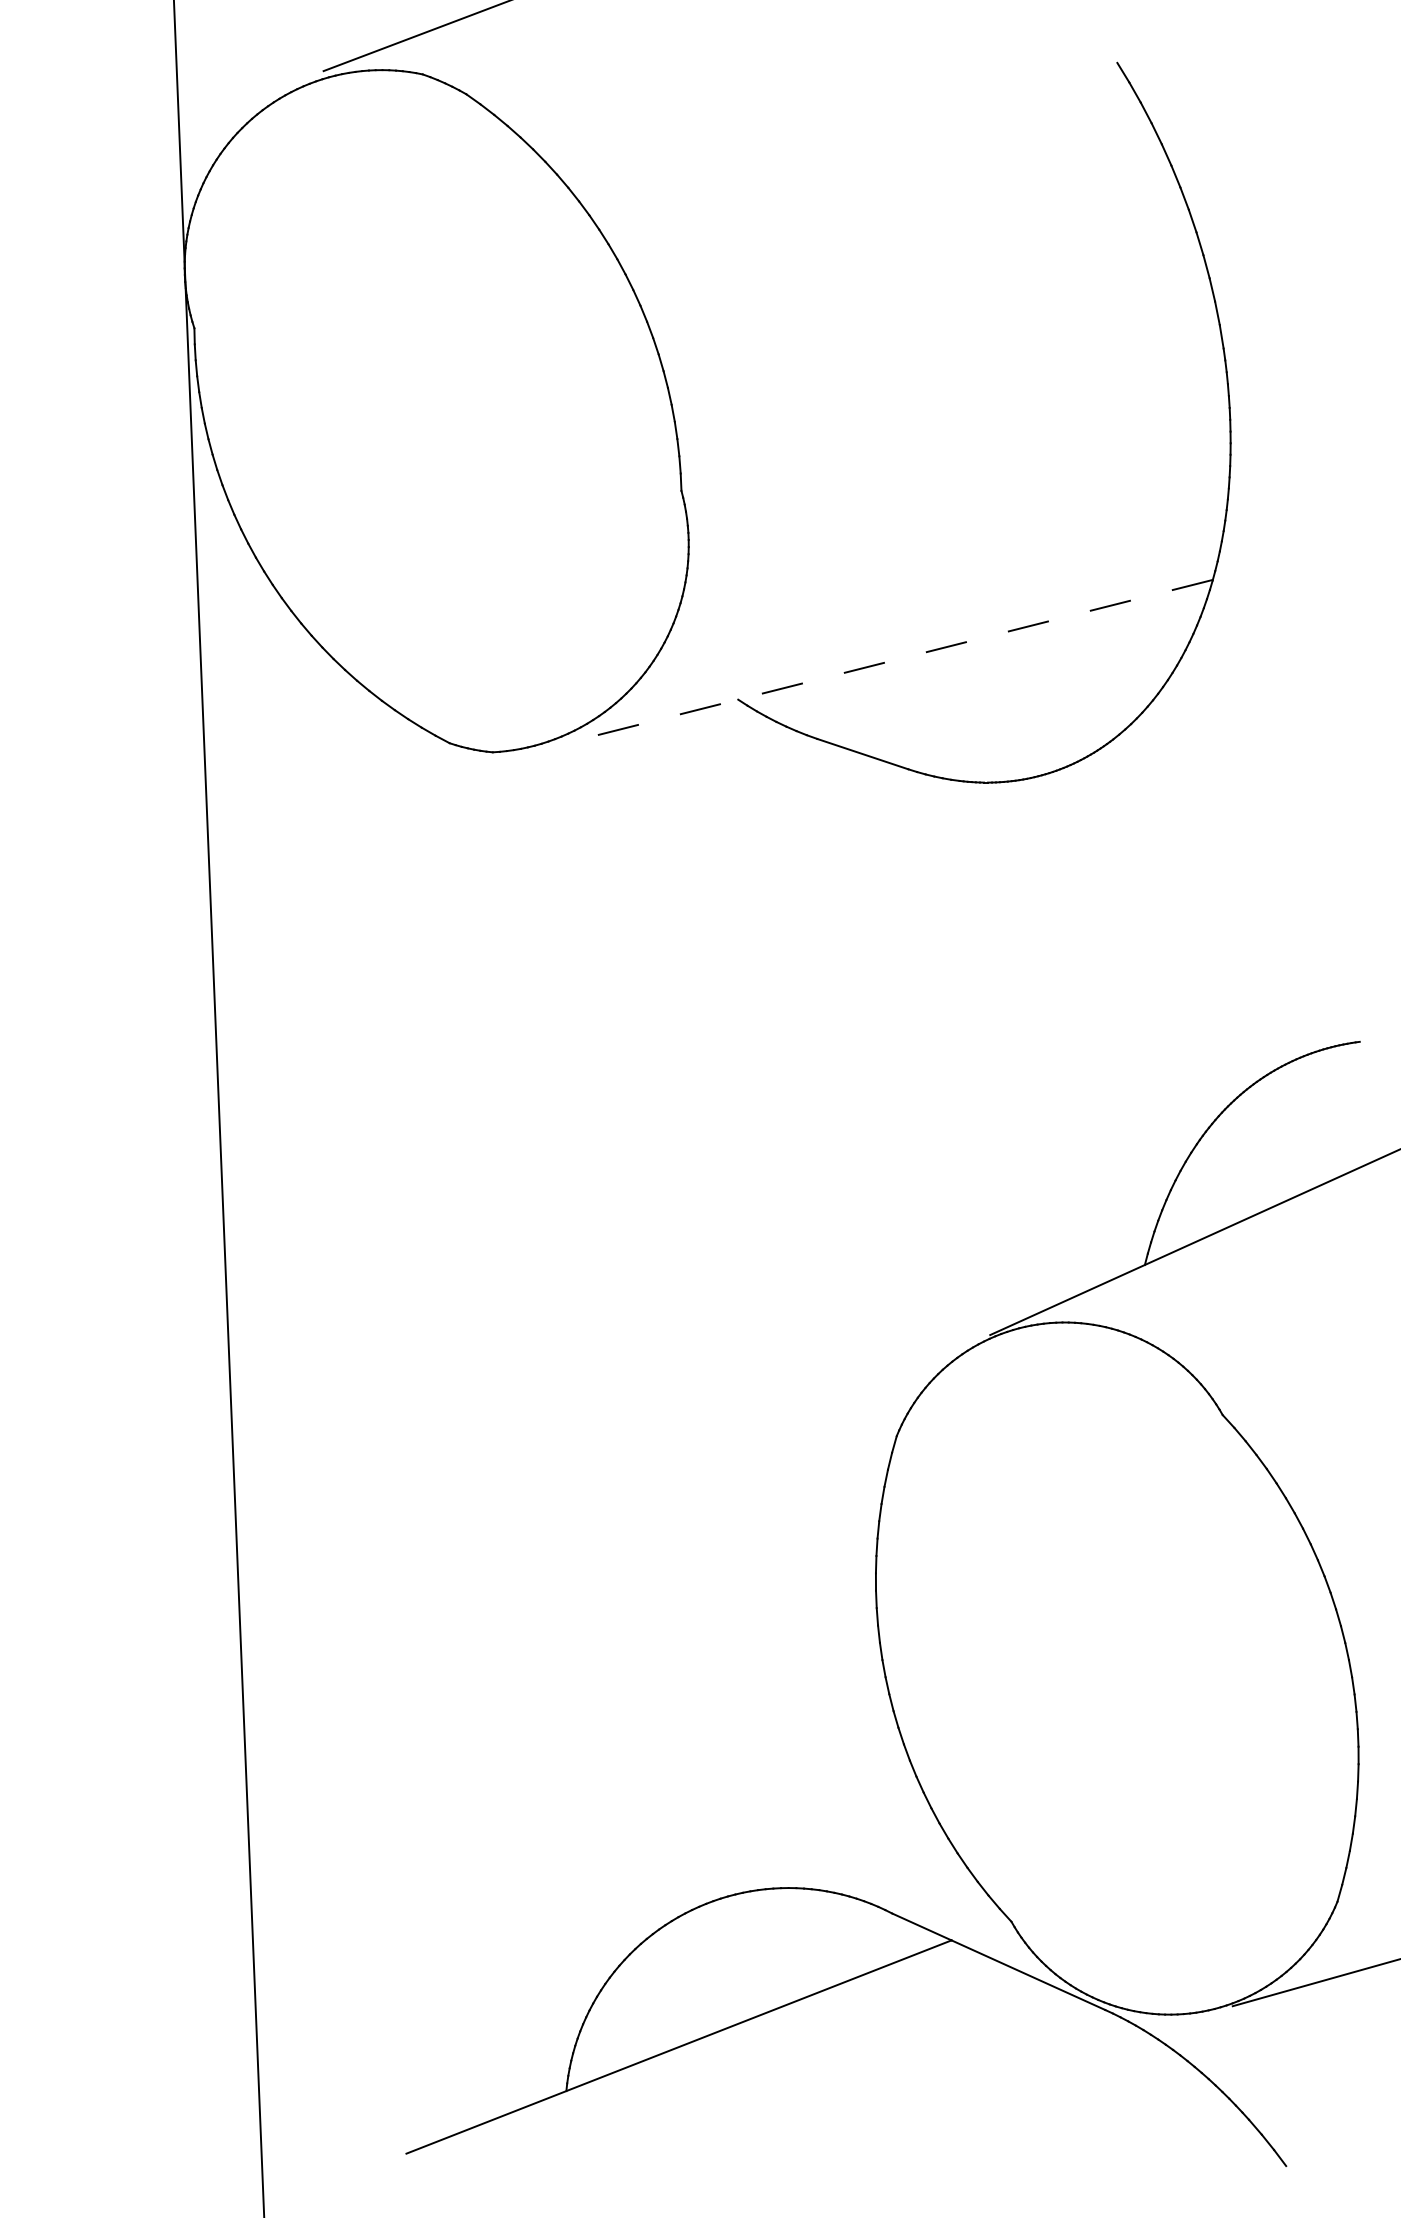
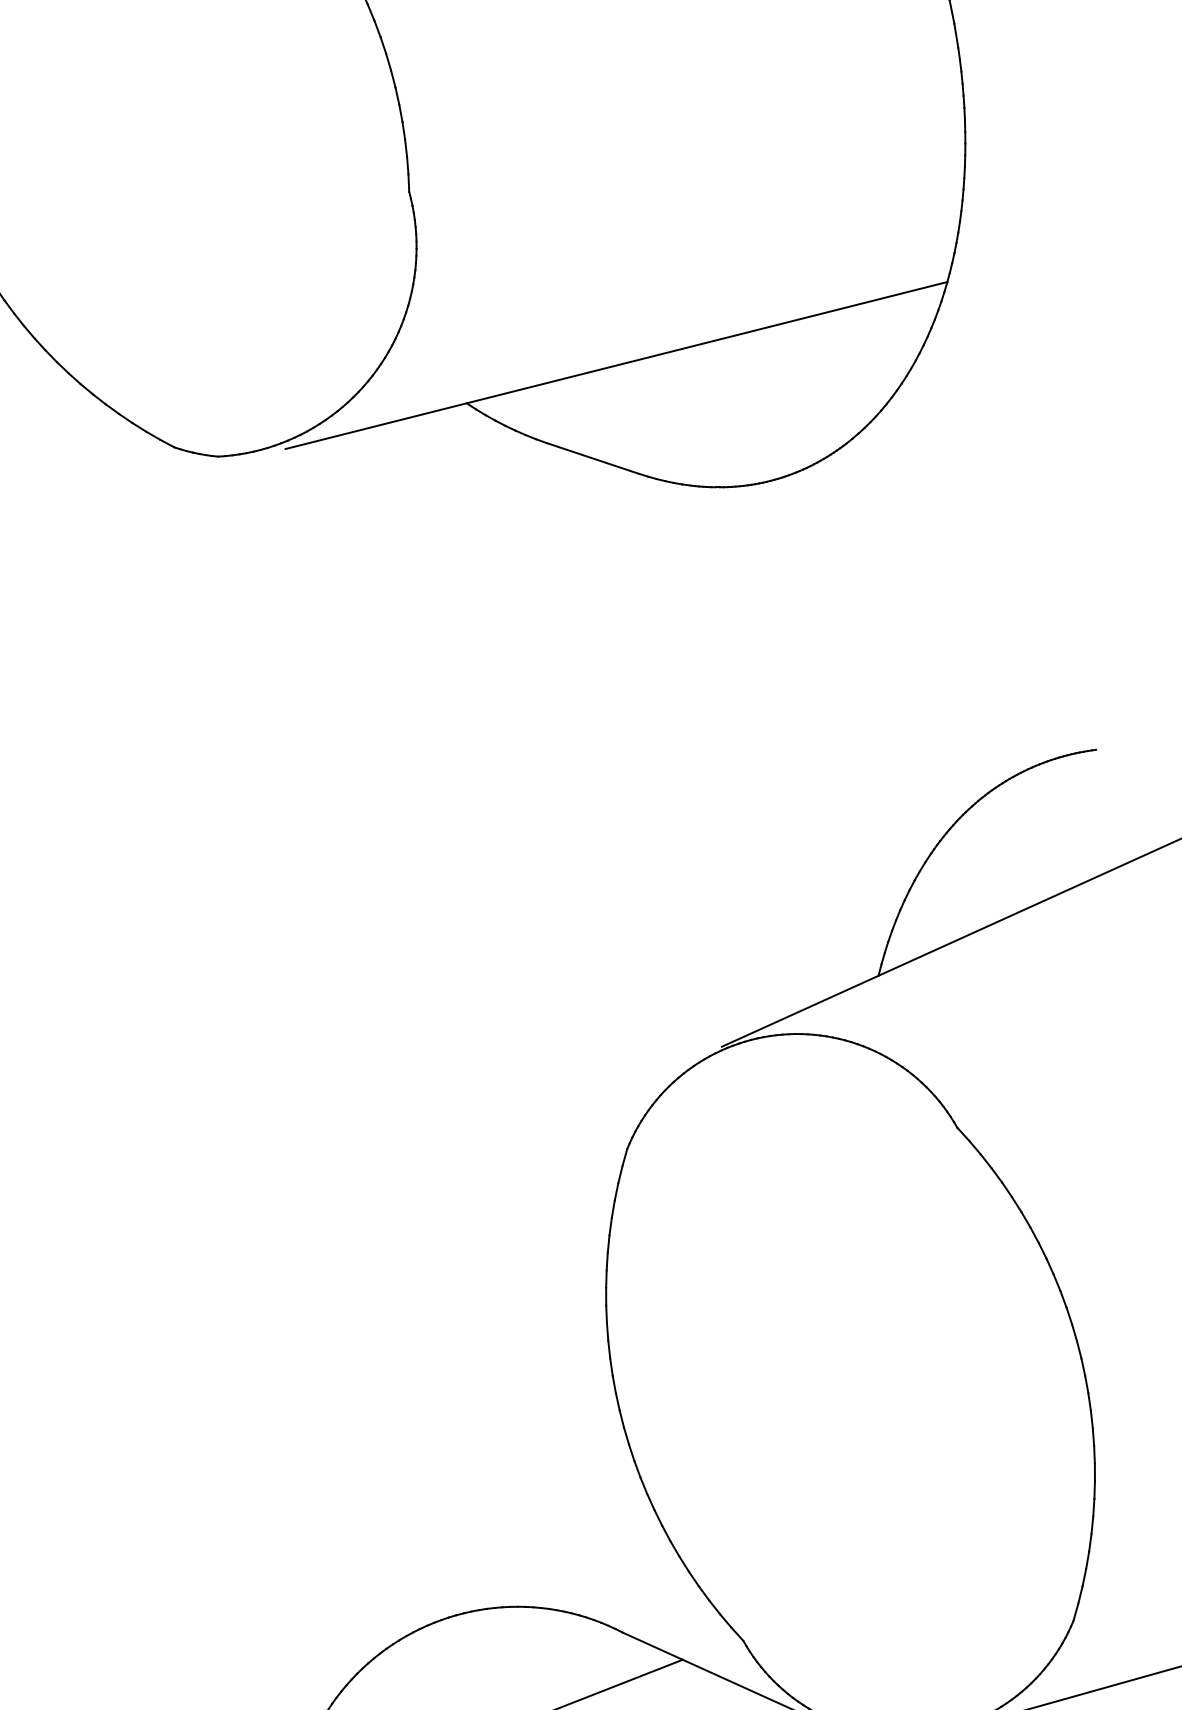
line: (886, 662) -> (616, 365), dashed -> solid

